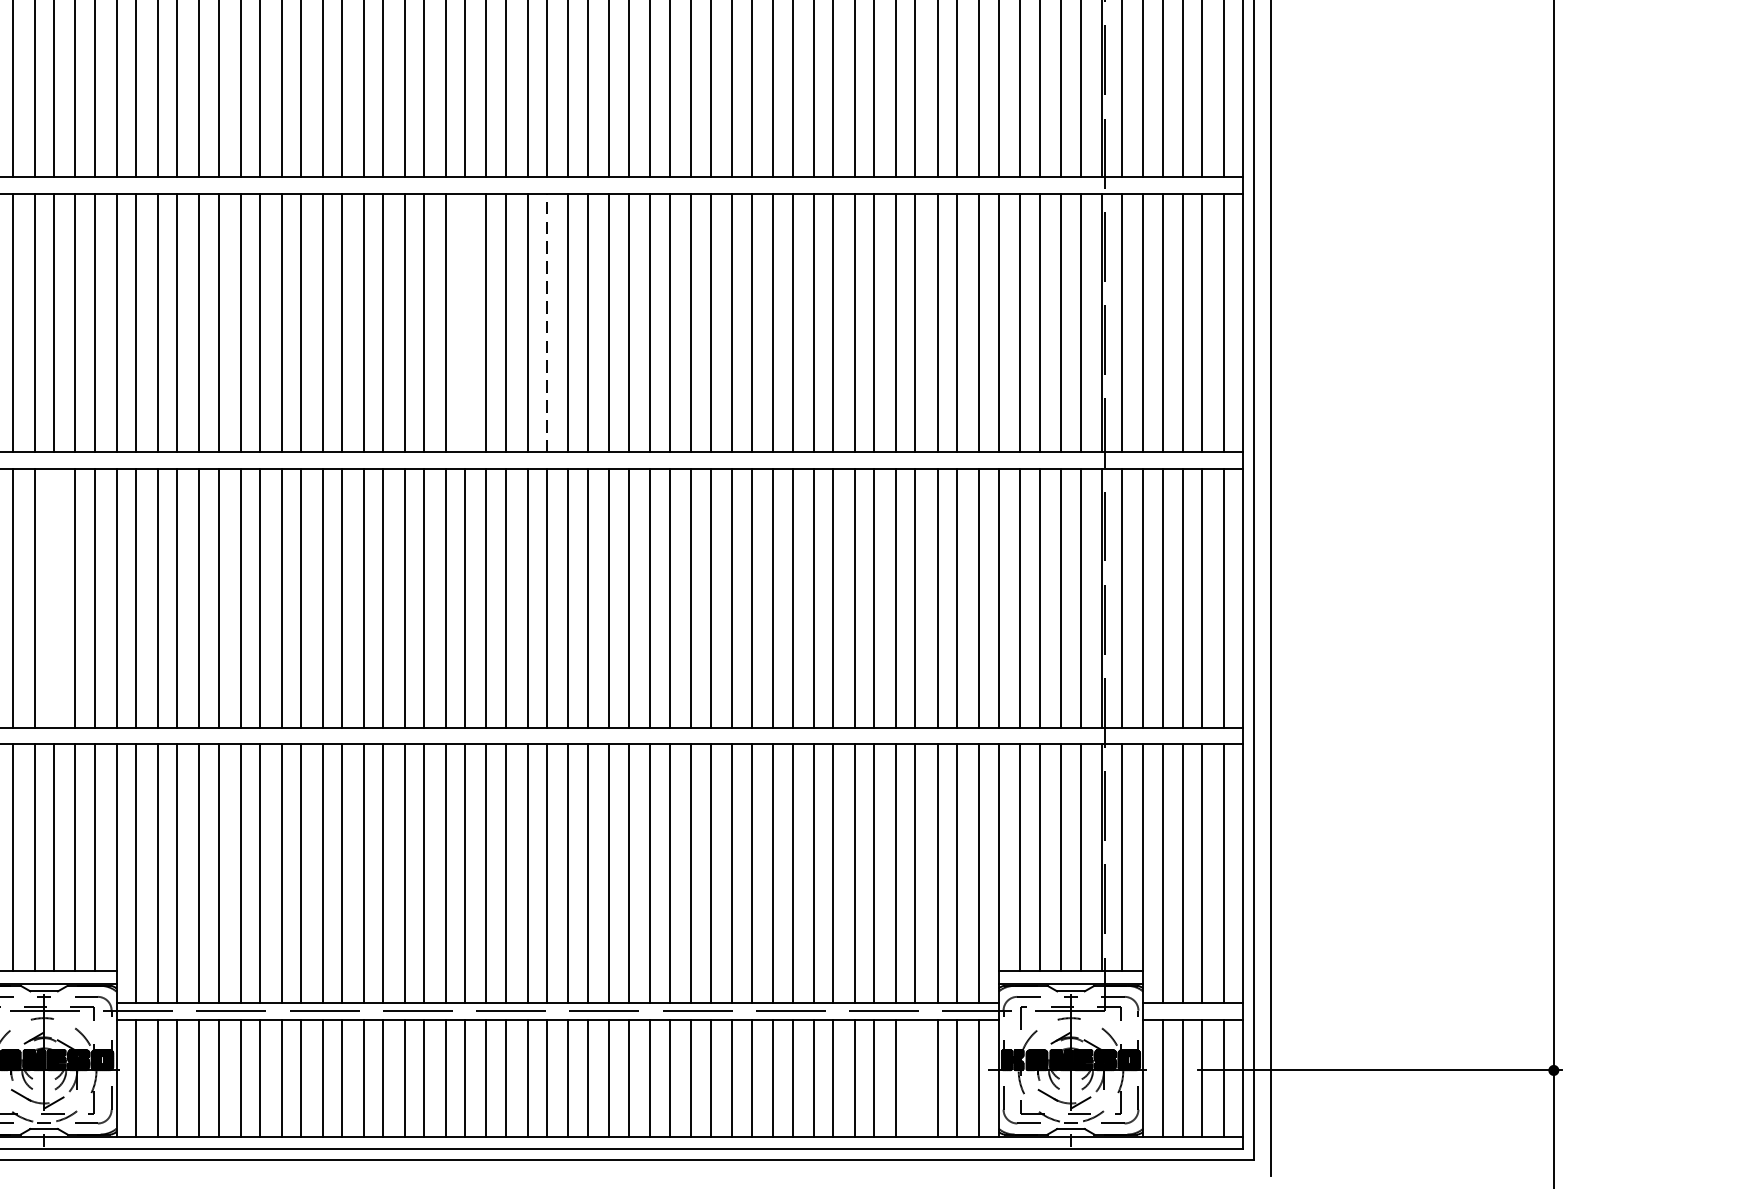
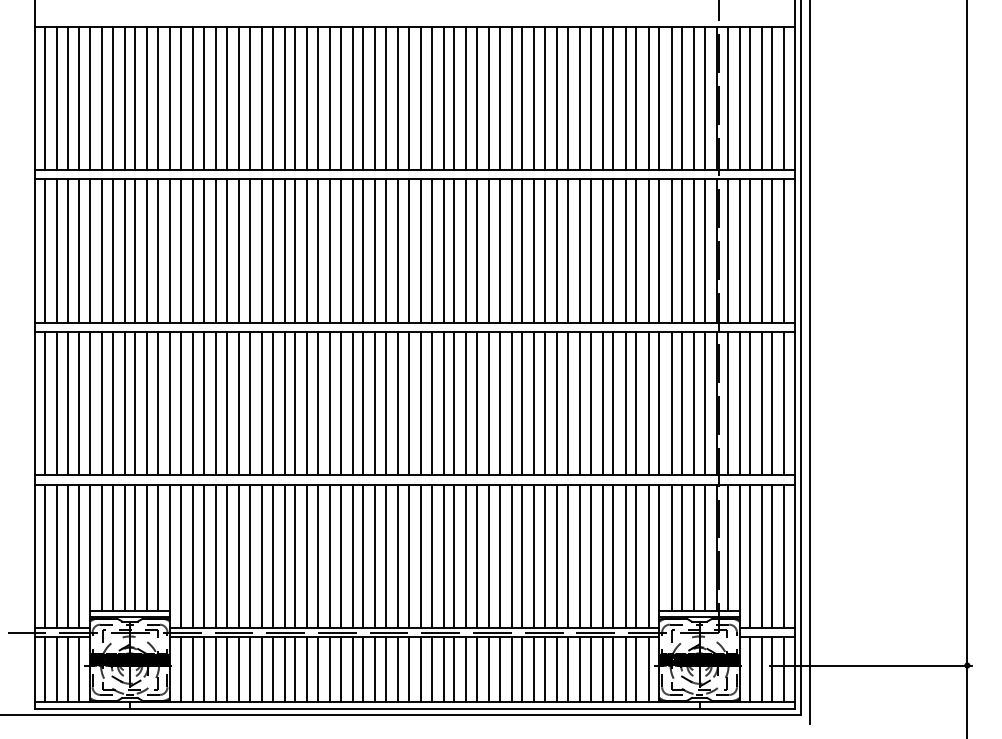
line: (465, 322) -> (363, 250), added
line: (546, 323) -> (408, 251), dashed -> solid
line: (53, 598) -> (135, 403), added
line: (915, 1077) -> (613, 669), added

